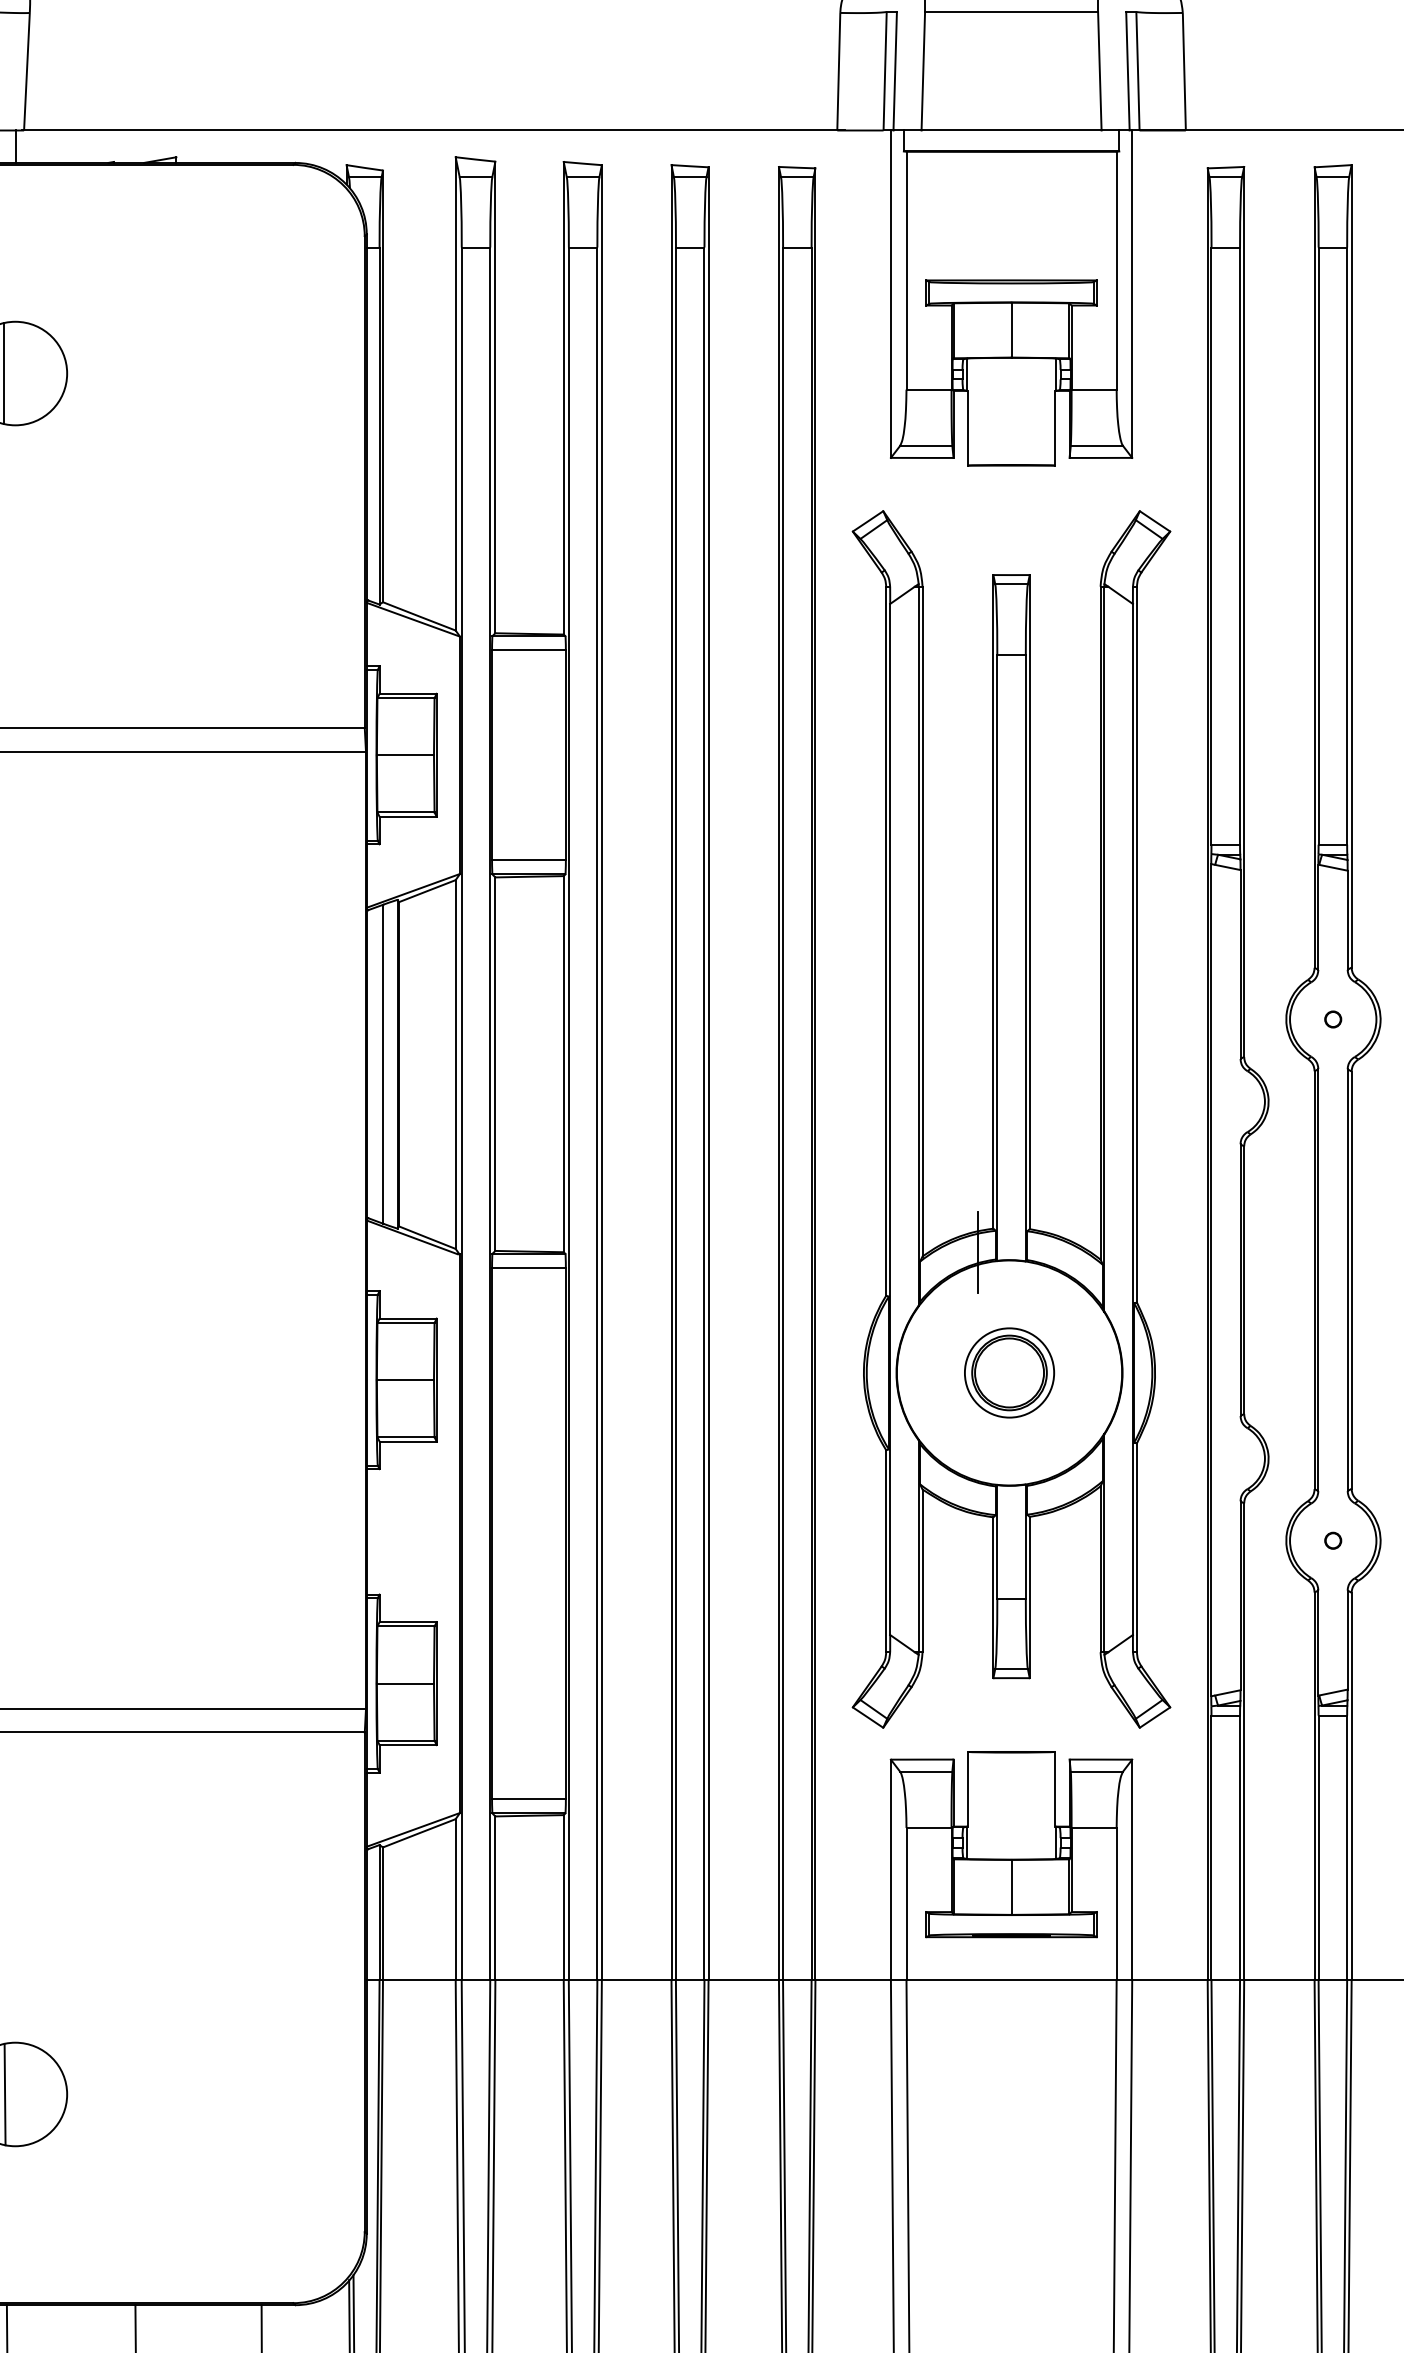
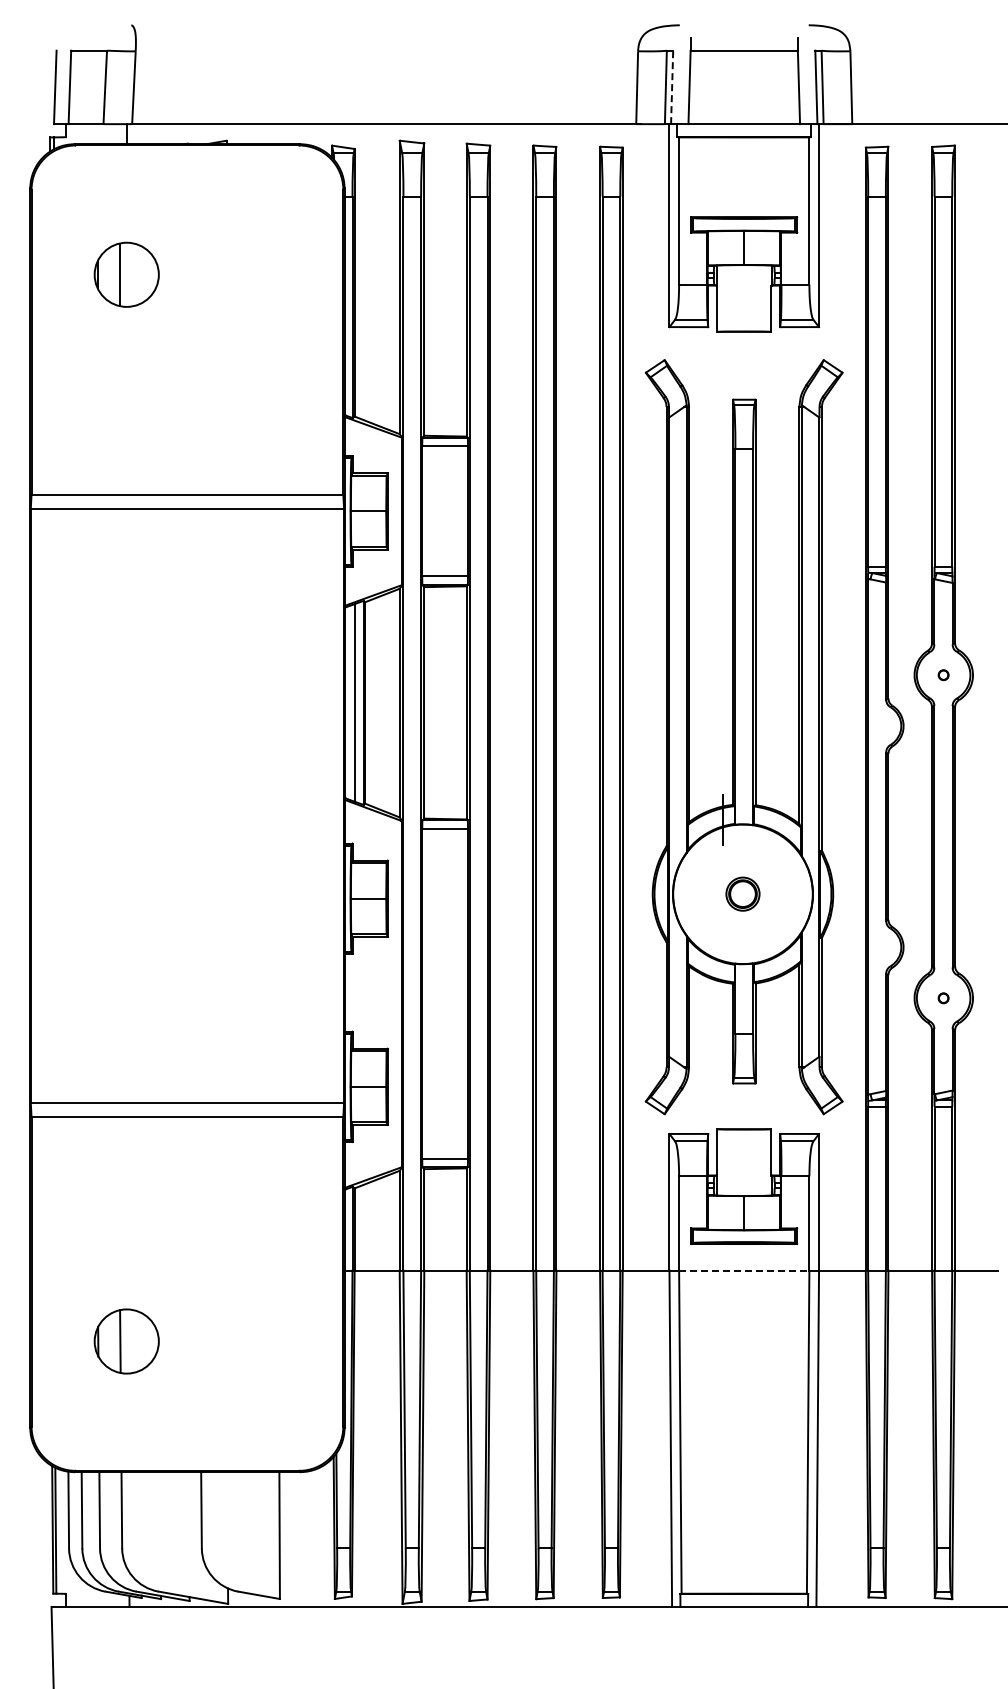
line: (895, 71) -> (672, 87), solid -> dashed
part: (1008, 1371) -> (742, 893), size x0.6
line: (1011, 1979) -> (744, 1270), solid -> dashed

